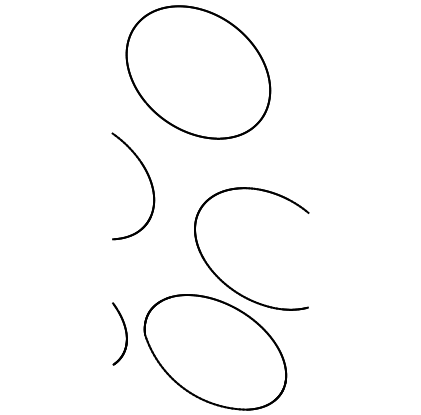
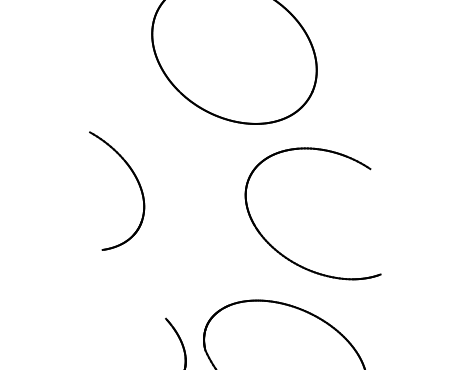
part: (149, 181) -> (136, 181), moved
part: (225, 282) -> (286, 256), moved

